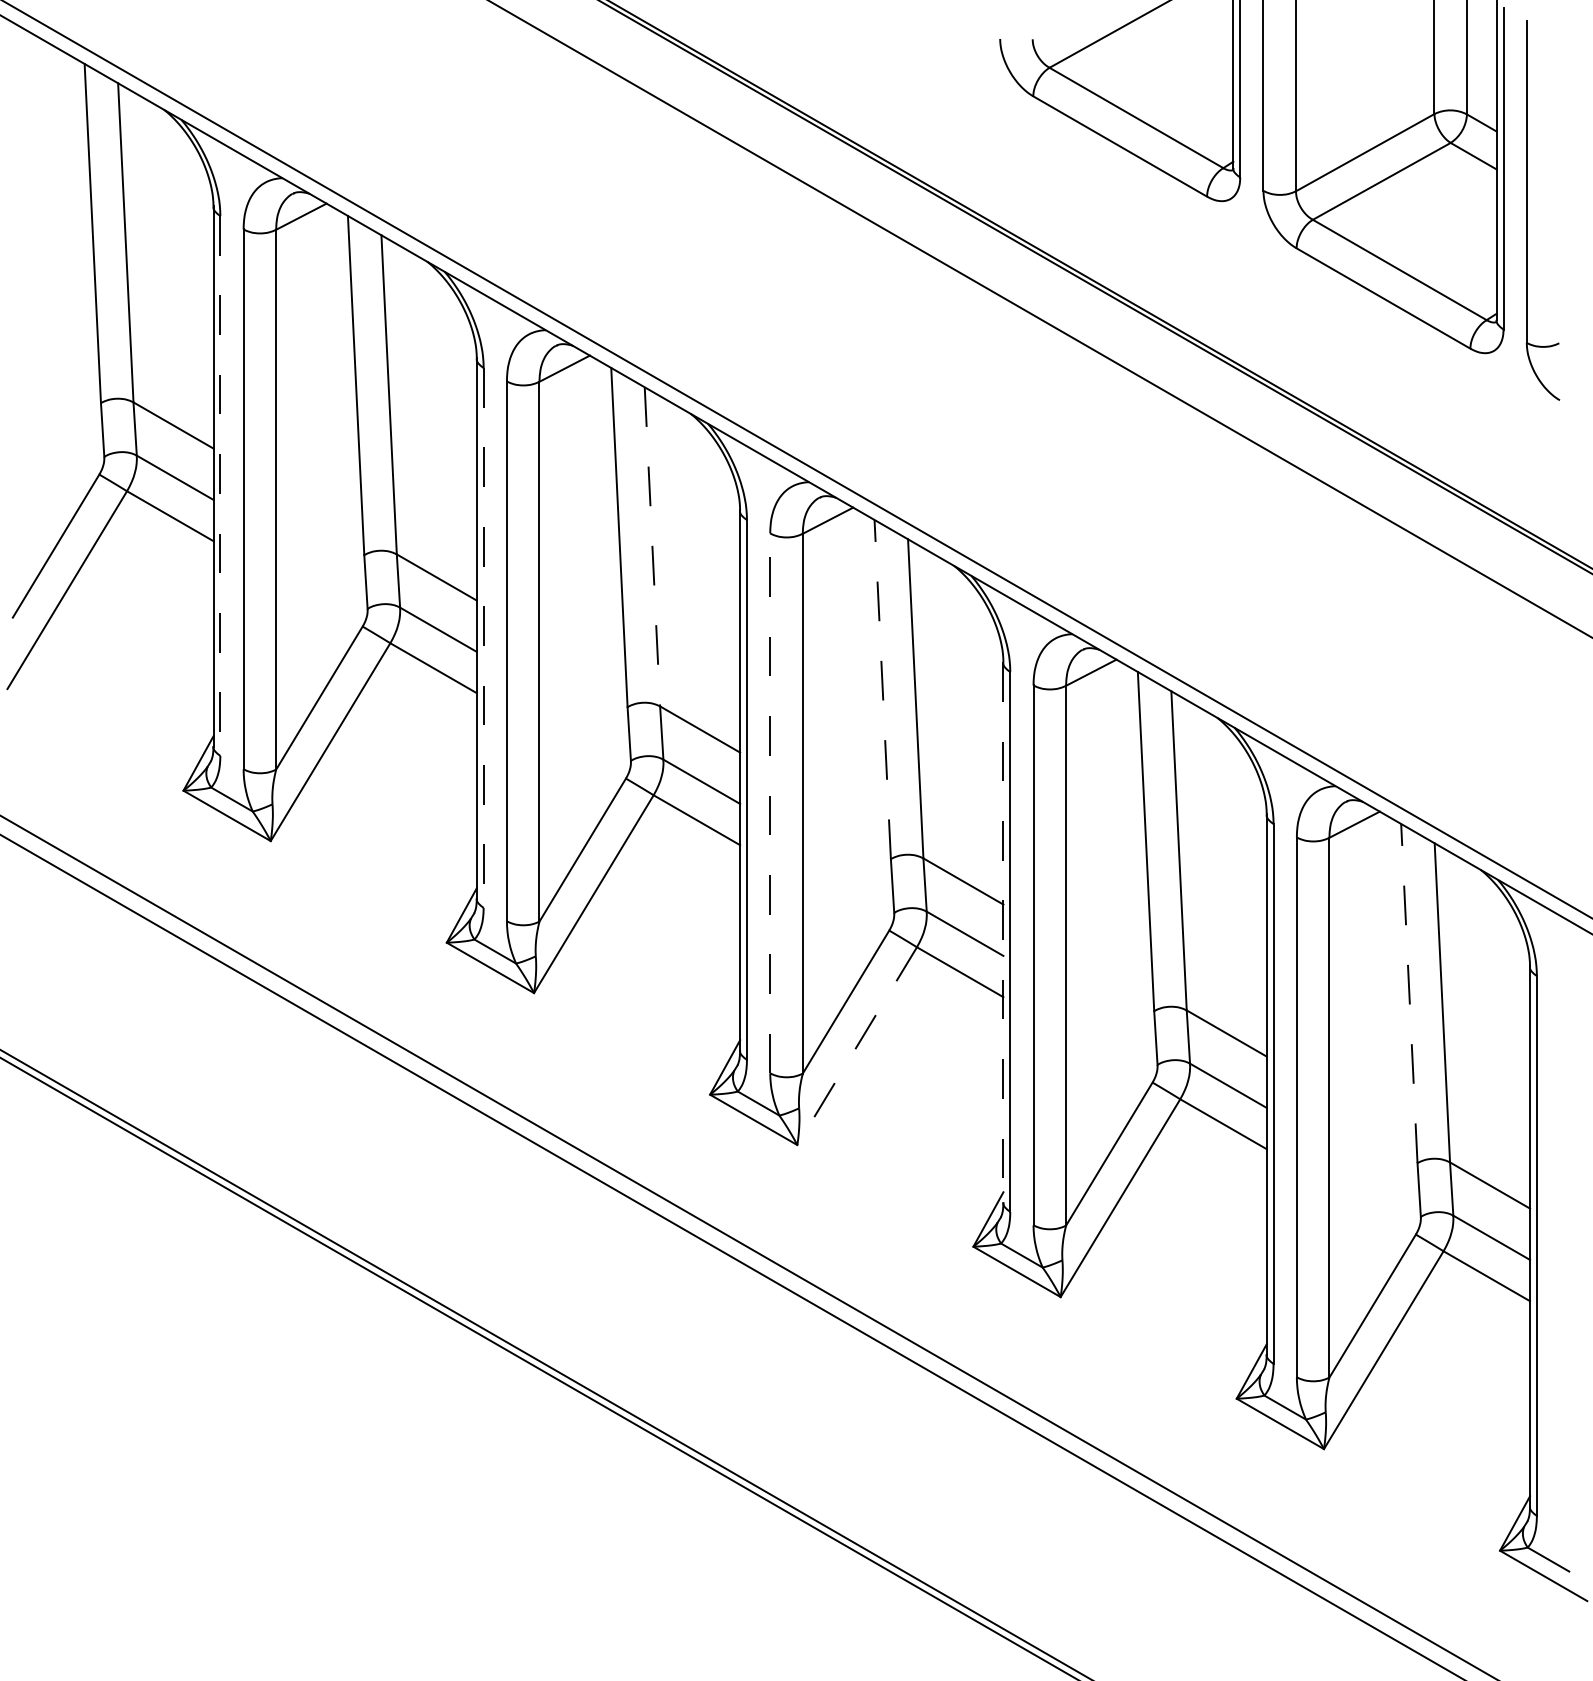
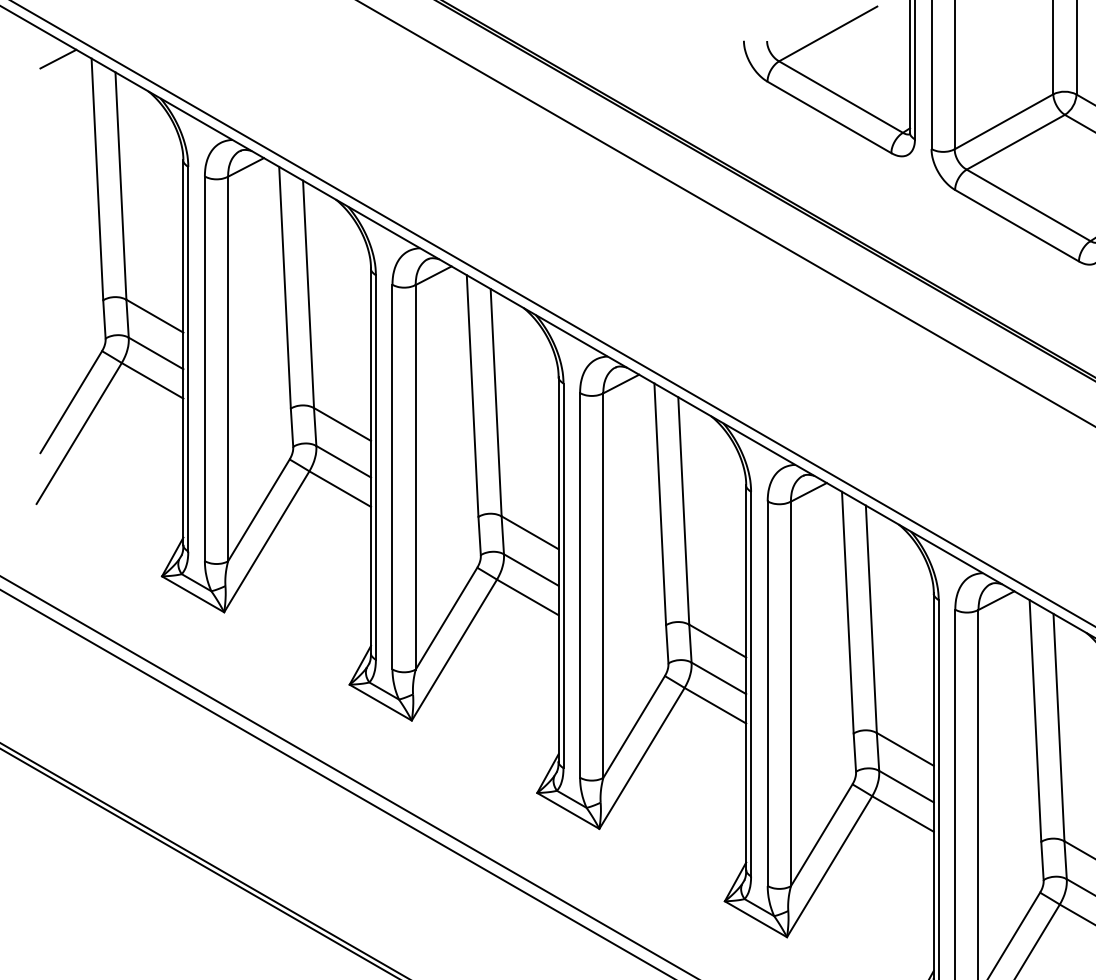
line: (37, 64) -> (58, 58), added
line: (220, 486) -> (188, 359), dashed -> solid
line: (652, 546) -> (496, 402), dashed -> solid
line: (483, 638) -> (375, 467), dashed -> solid
line: (882, 689) -> (660, 504), dashed -> solid
line: (770, 803) -> (580, 585), dashed -> solid
line: (1003, 932) -> (746, 677), dashed -> solid
line: (1409, 993) -> (1035, 720), dashed -> solid
line: (857, 1046) -> (642, 758), dashed -> solid

